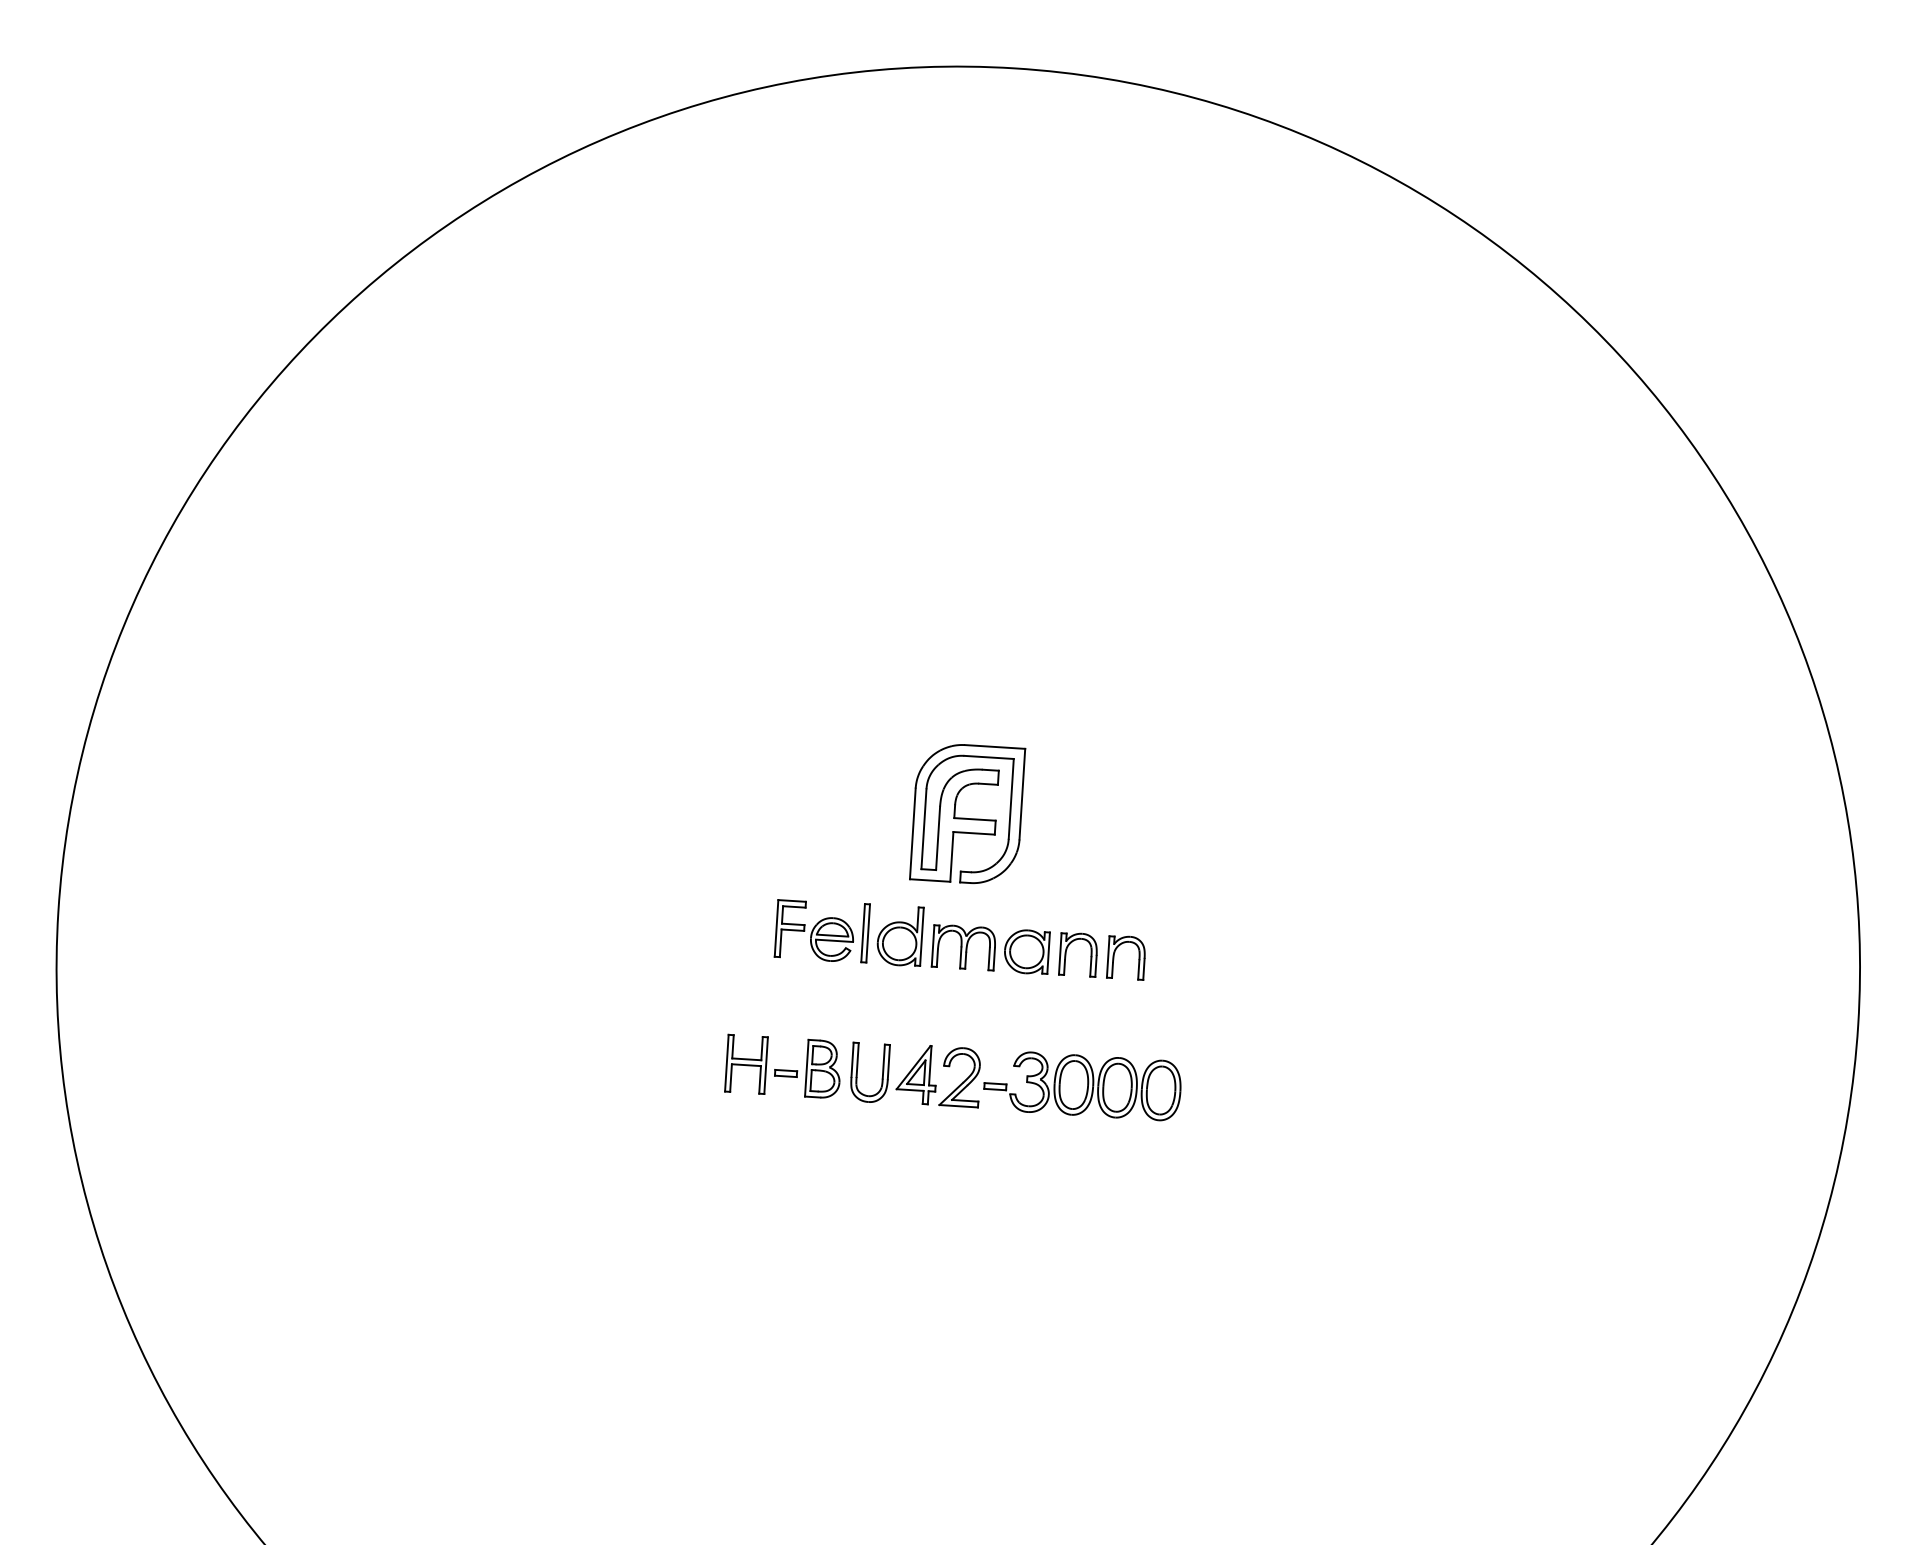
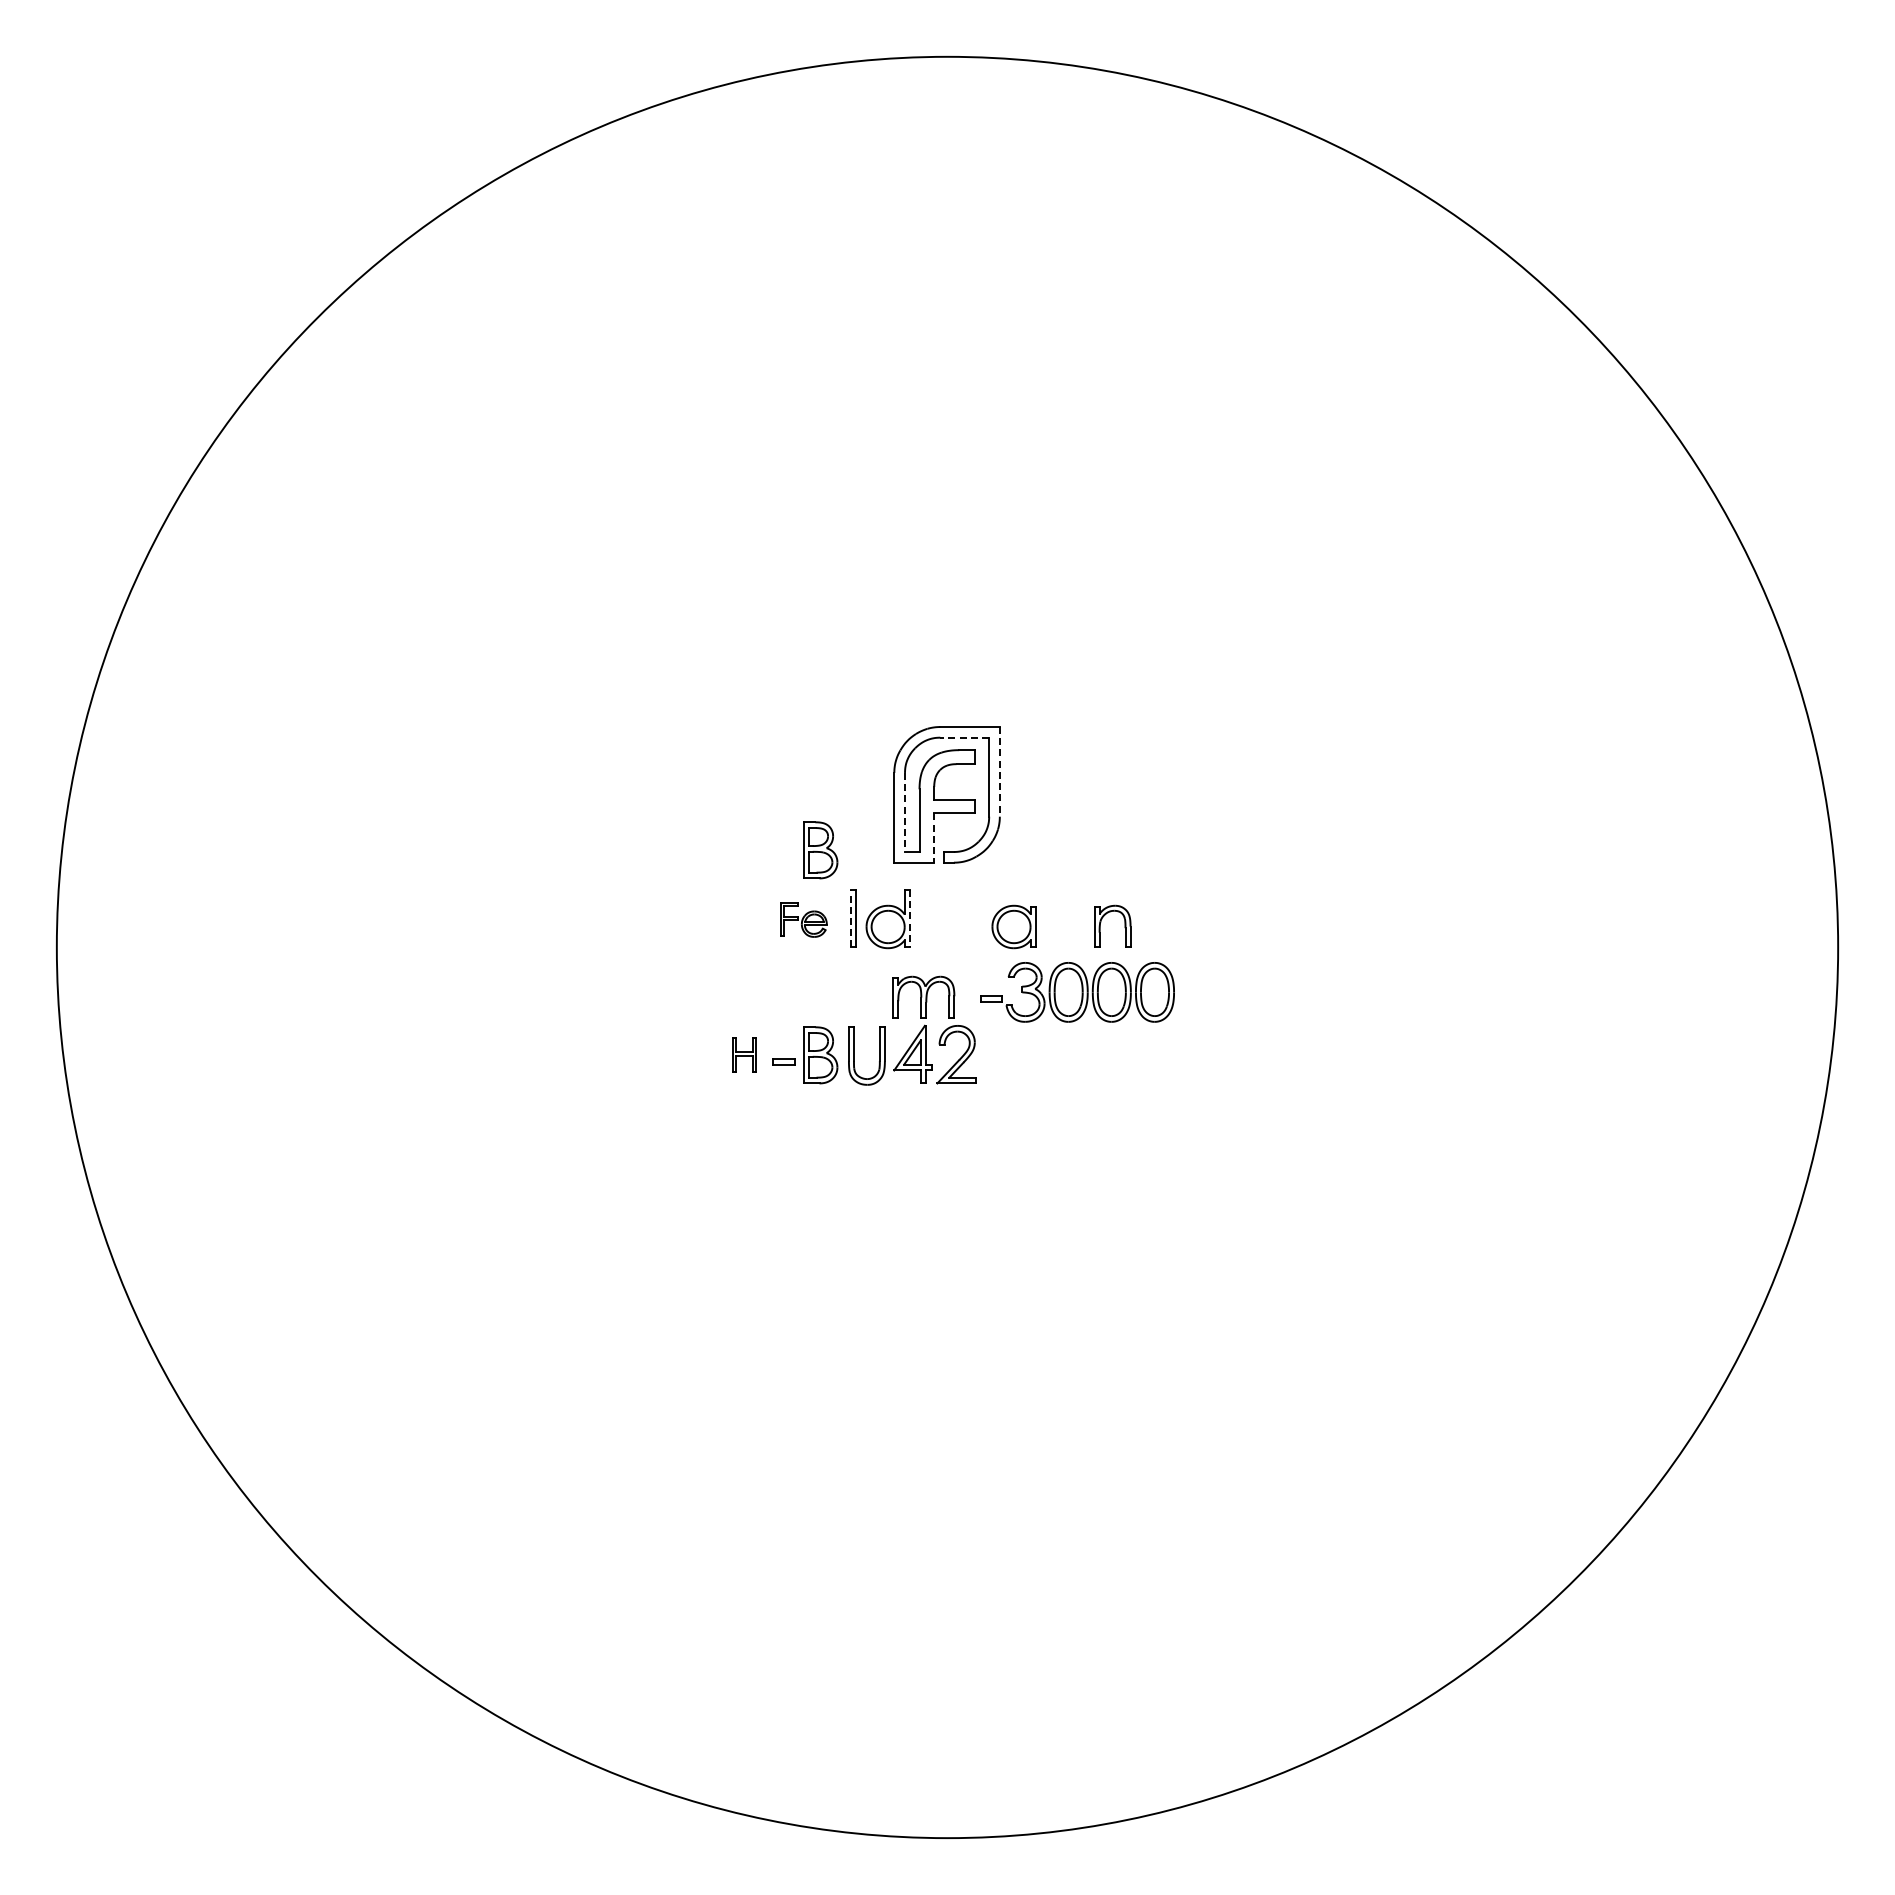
line: (988, 757) -> (964, 737), solid -> dashed
line: (1022, 793) -> (999, 771), solid -> dashed
line: (924, 829) -> (905, 812), solid -> dashed
line: (952, 857) -> (934, 838), solid -> dashed
part: (836, 862) -> (820, 850), added
part: (814, 930) -> (803, 919), size x0.6
line: (863, 932) -> (851, 918), solid -> dashed
line: (921, 936) -> (909, 918), solid -> dashed
part: (963, 946) -> (923, 996), moved
part: (1066, 952) -> (1053, 925), removed
part: (746, 1063) -> (744, 1054), size x0.6
part: (1082, 1085) -> (1077, 992), moved

